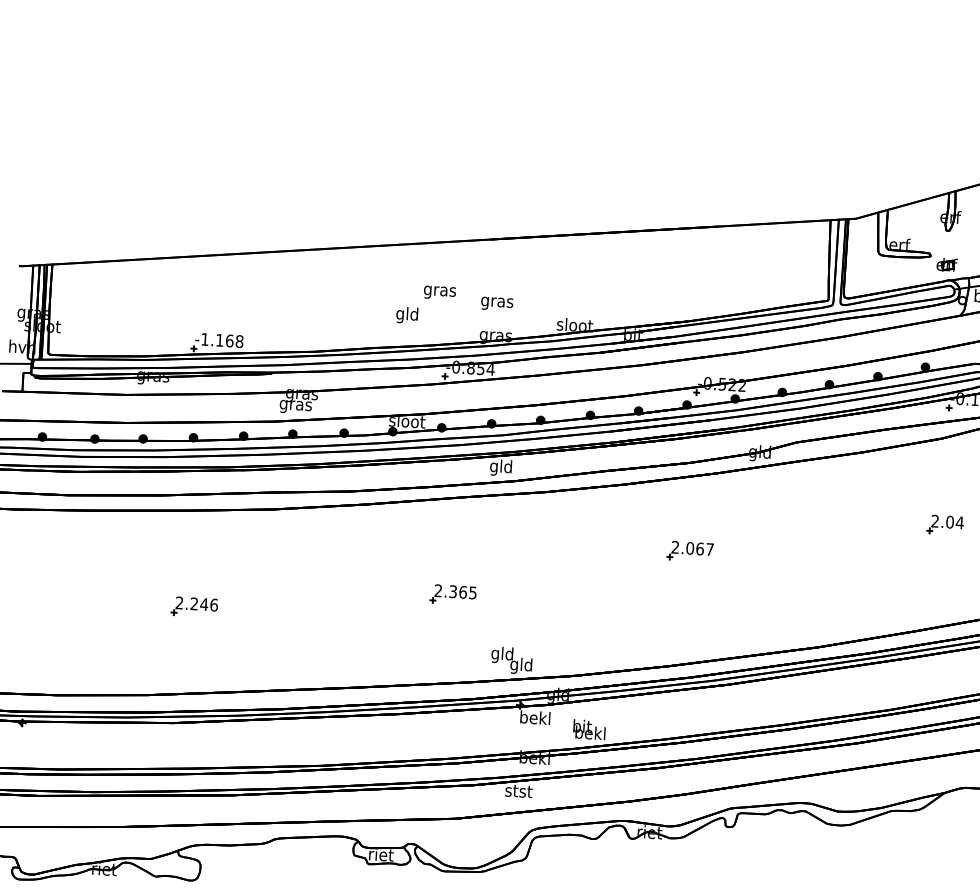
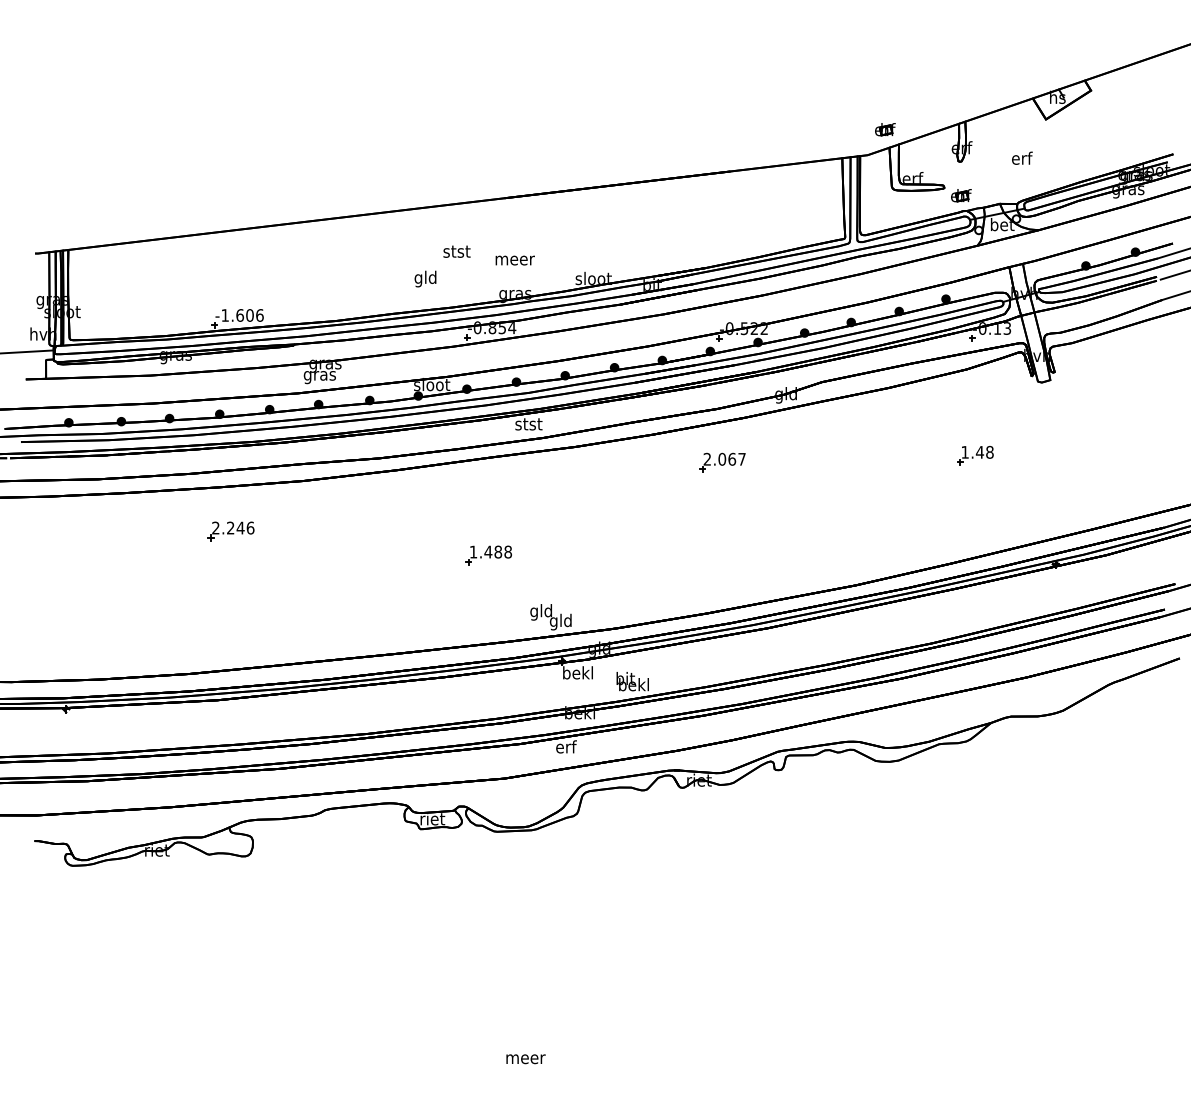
part: (875, 194) -> (885, 129), added
text: (439, 291) -> (456, 253), gras -> stst
text: (497, 303) -> (514, 261), gras -> meer
text: (229, 340) -> (249, 315), -1.168 -> -1.606
text: (501, 467) -> (528, 425), gld -> stst
text: (947, 521) -> (977, 451), 2.04 -> 1.48
part: (690, 551) -> (722, 462), moved
text: (455, 591) -> (490, 551), 2.365 -> 1.488
part: (193, 607) -> (230, 531), moved
text: (518, 790) -> (565, 746), stst -> erf

